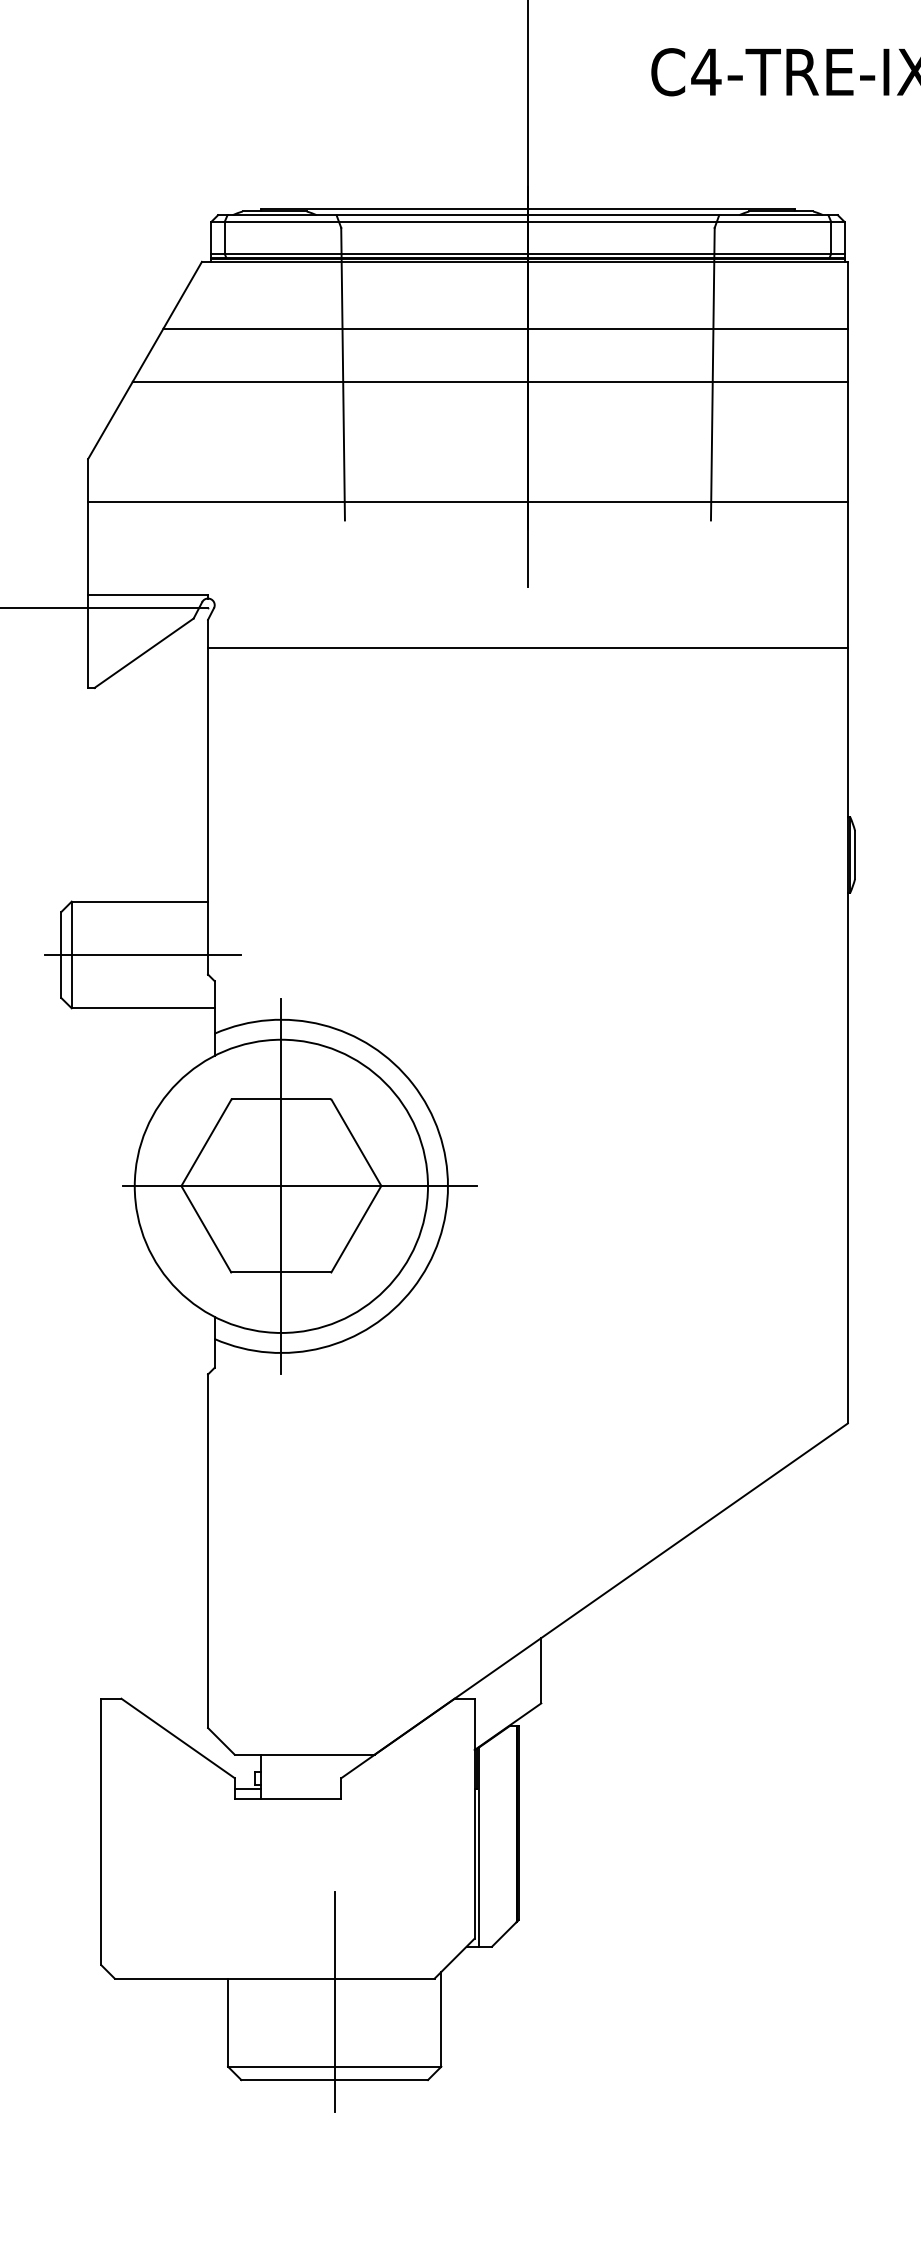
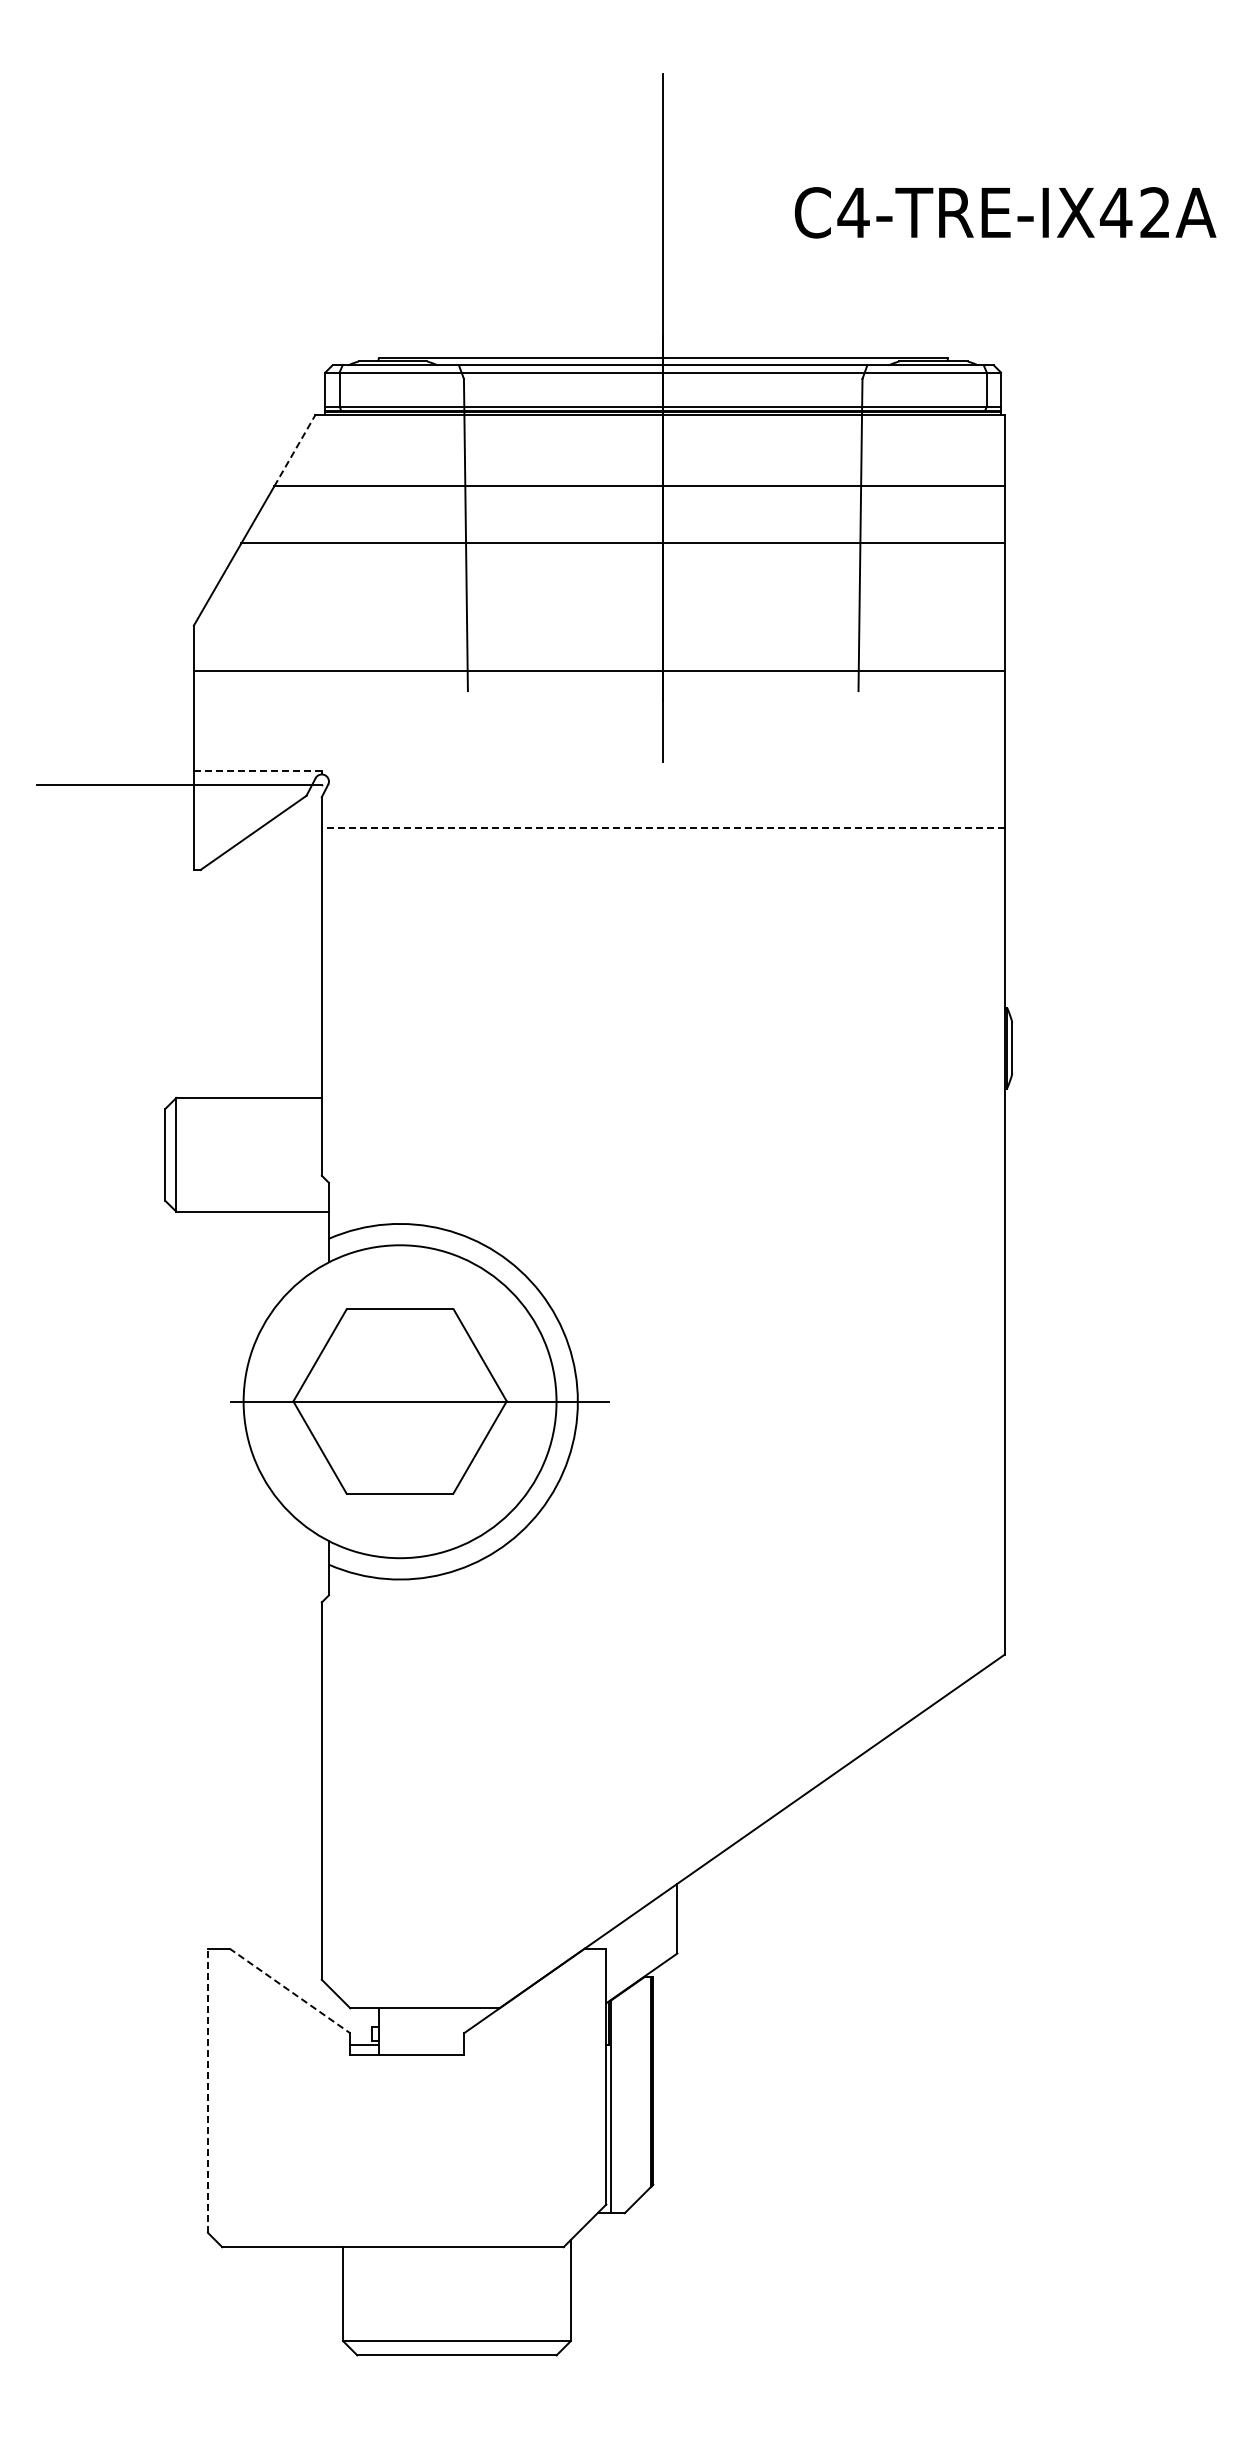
line: (183, 294) -> (295, 450), solid -> dashed
line: (148, 594) -> (258, 770), solid -> dashed
line: (527, 648) -> (662, 827), solid -> dashed
line: (142, 954) -> (251, 1154), removed
line: (281, 1186) -> (400, 1401), removed
line: (177, 1738) -> (289, 1990), solid -> dashed
line: (101, 1831) -> (208, 2090), solid -> dashed
line: (334, 2001) -> (456, 2271), removed

